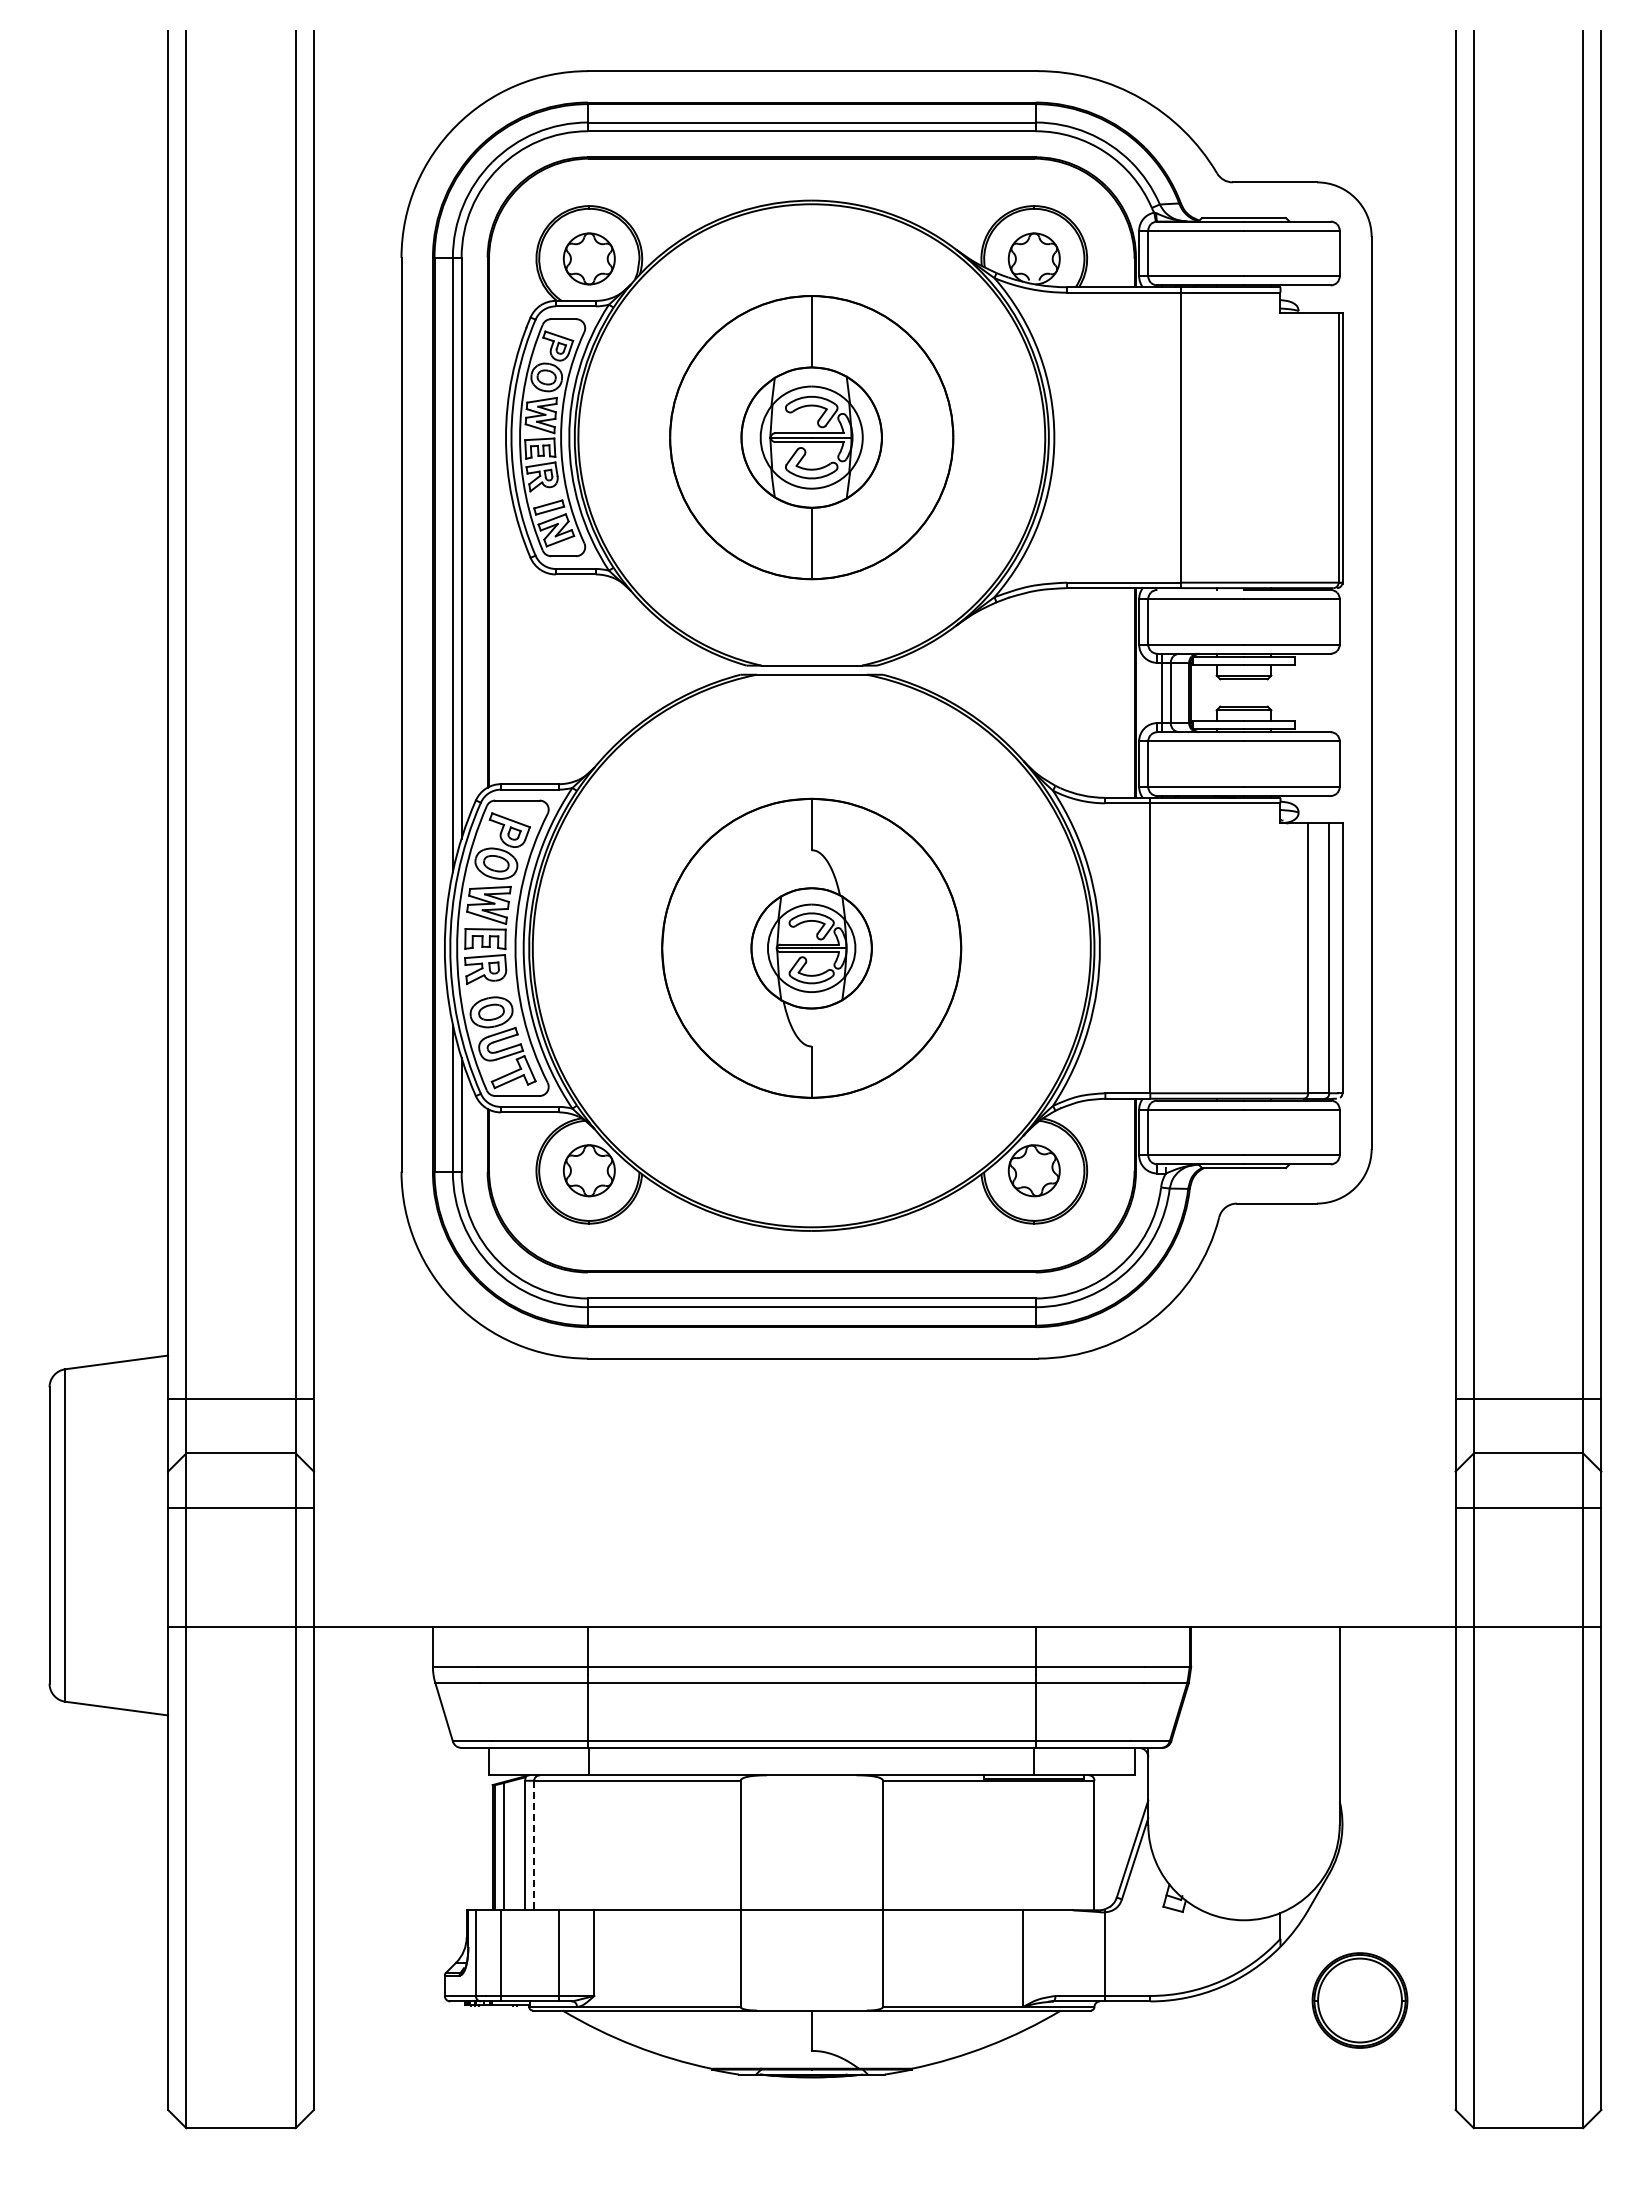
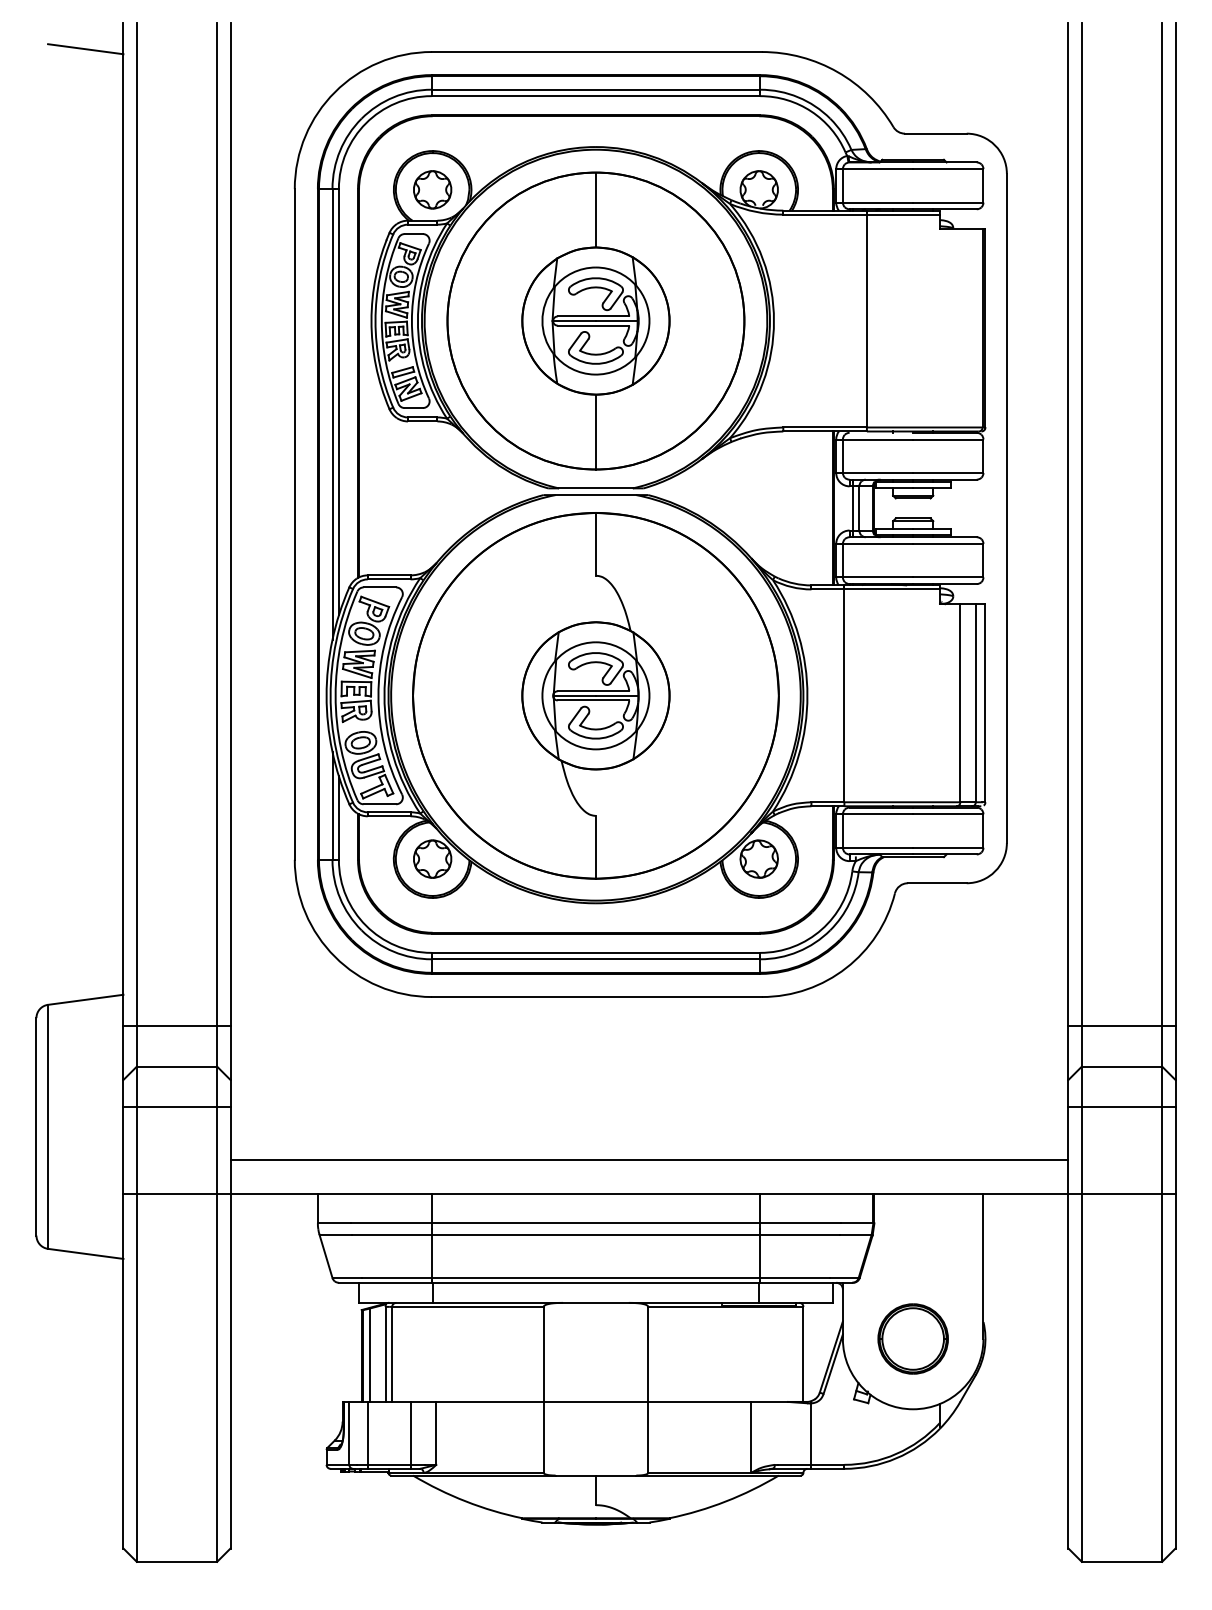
line: (116, 67) -> (85, 49), added
part: (811, 437) -> (595, 320), size x1.43
part: (811, 948) -> (595, 696), size x1.67
line: (884, 1581) -> (649, 1160), added
line: (534, 1845) -> (392, 1354), dashed -> solid
part: (1359, 2000) -> (912, 1338), moved

